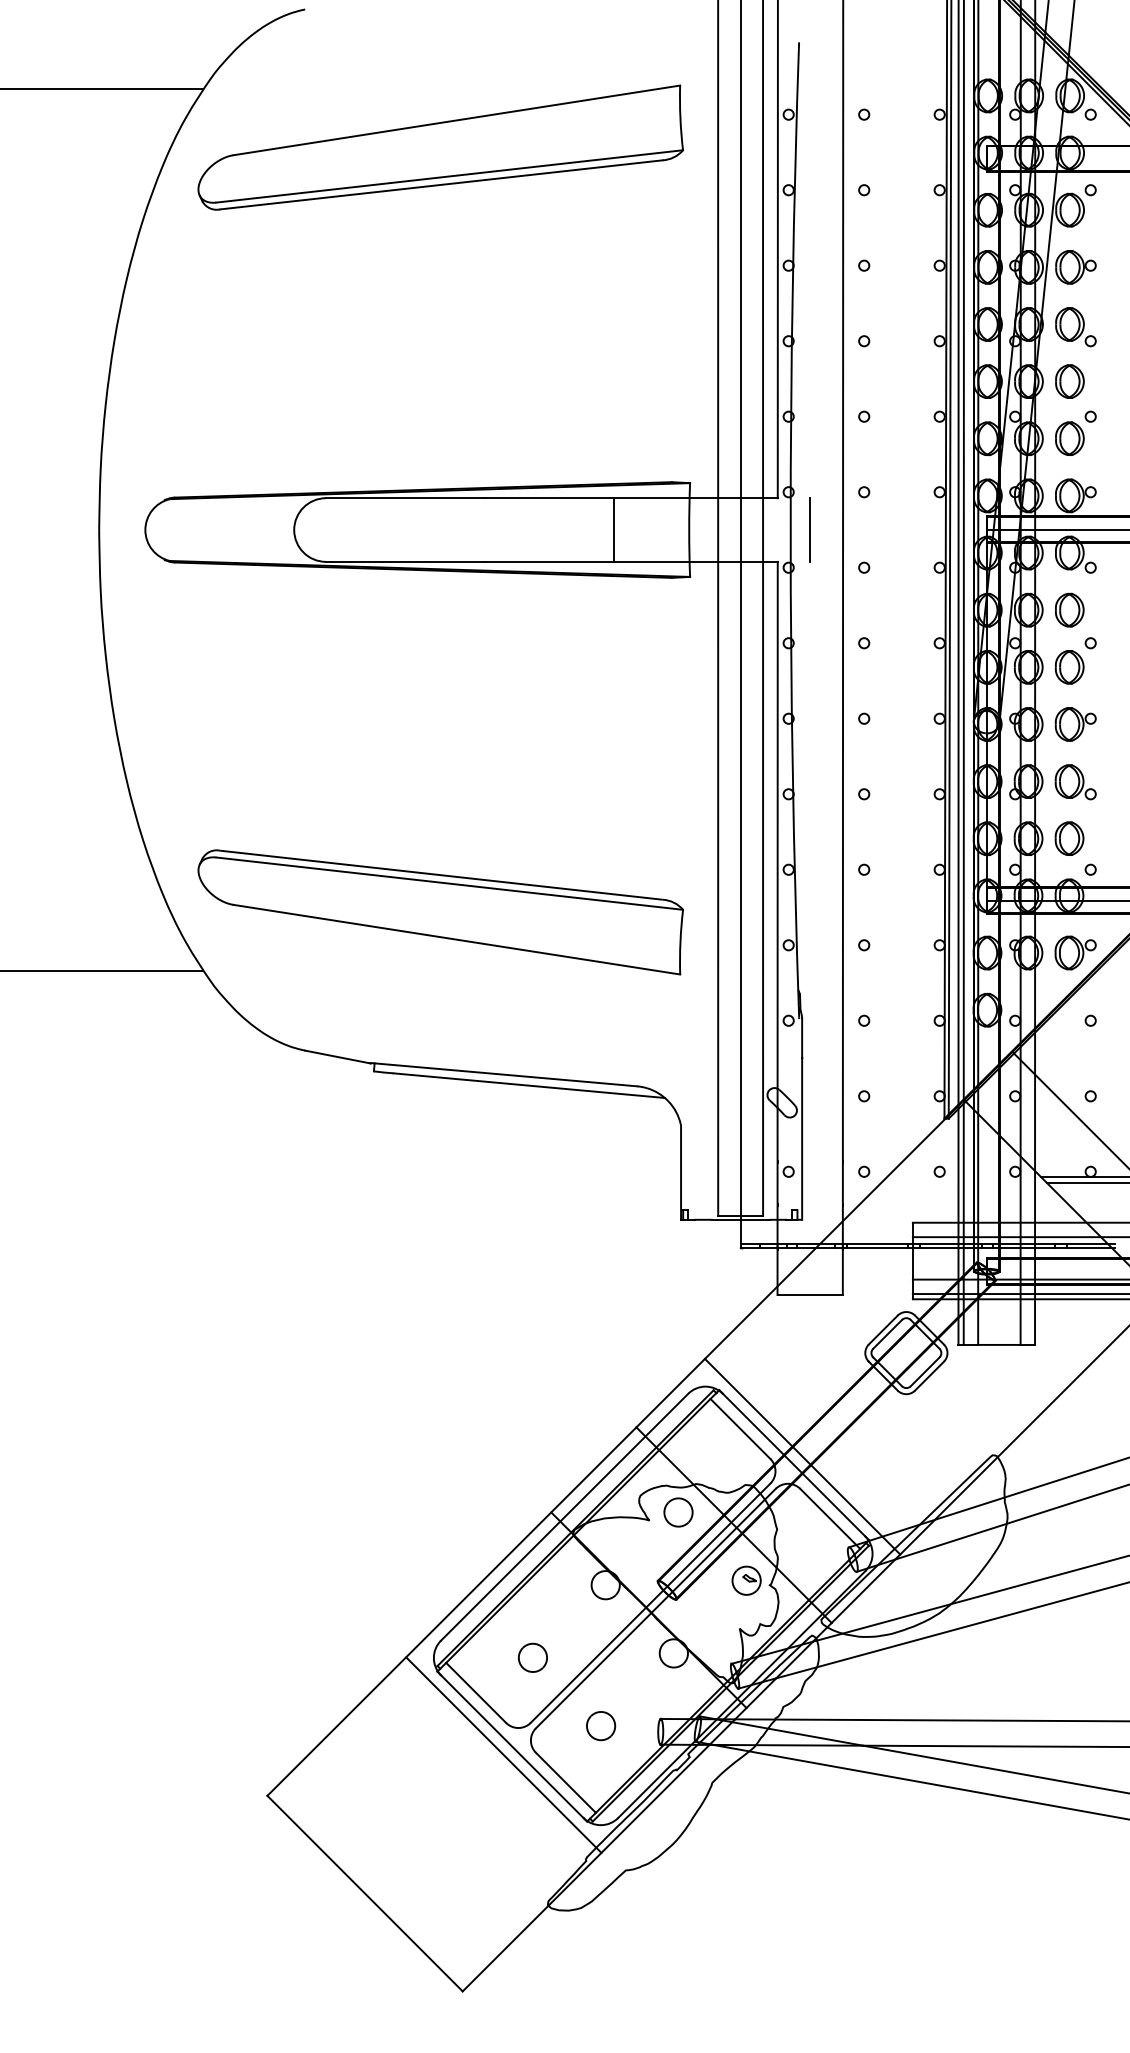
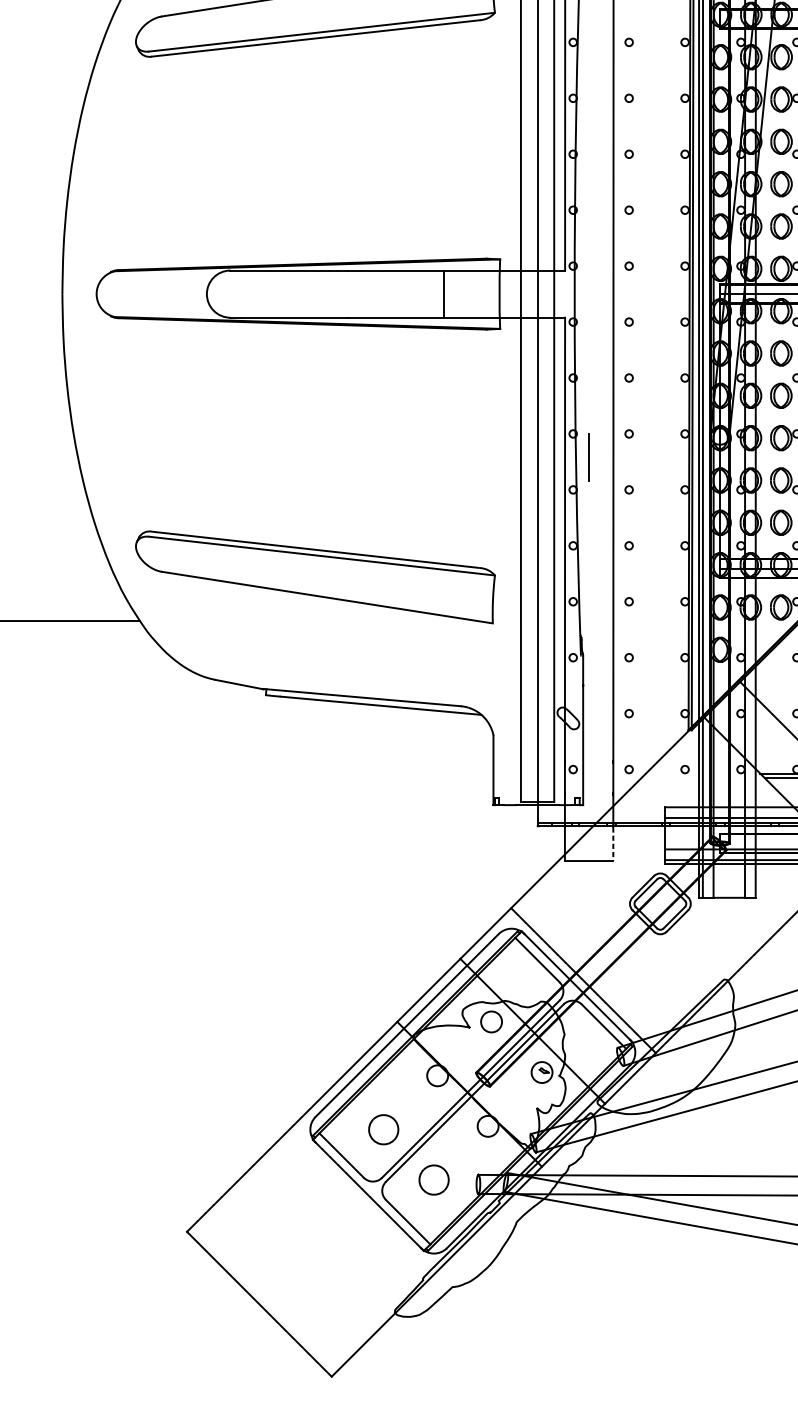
line: (809, 529) -> (588, 456), moved
line: (842, 1272) -> (613, 844), solid -> dashed
part: (532, 1657) -> (383, 1129), size x1.4
part: (601, 1726) -> (434, 1180), size x1.4
line: (503, 1754) -> (361, 1201), removed

